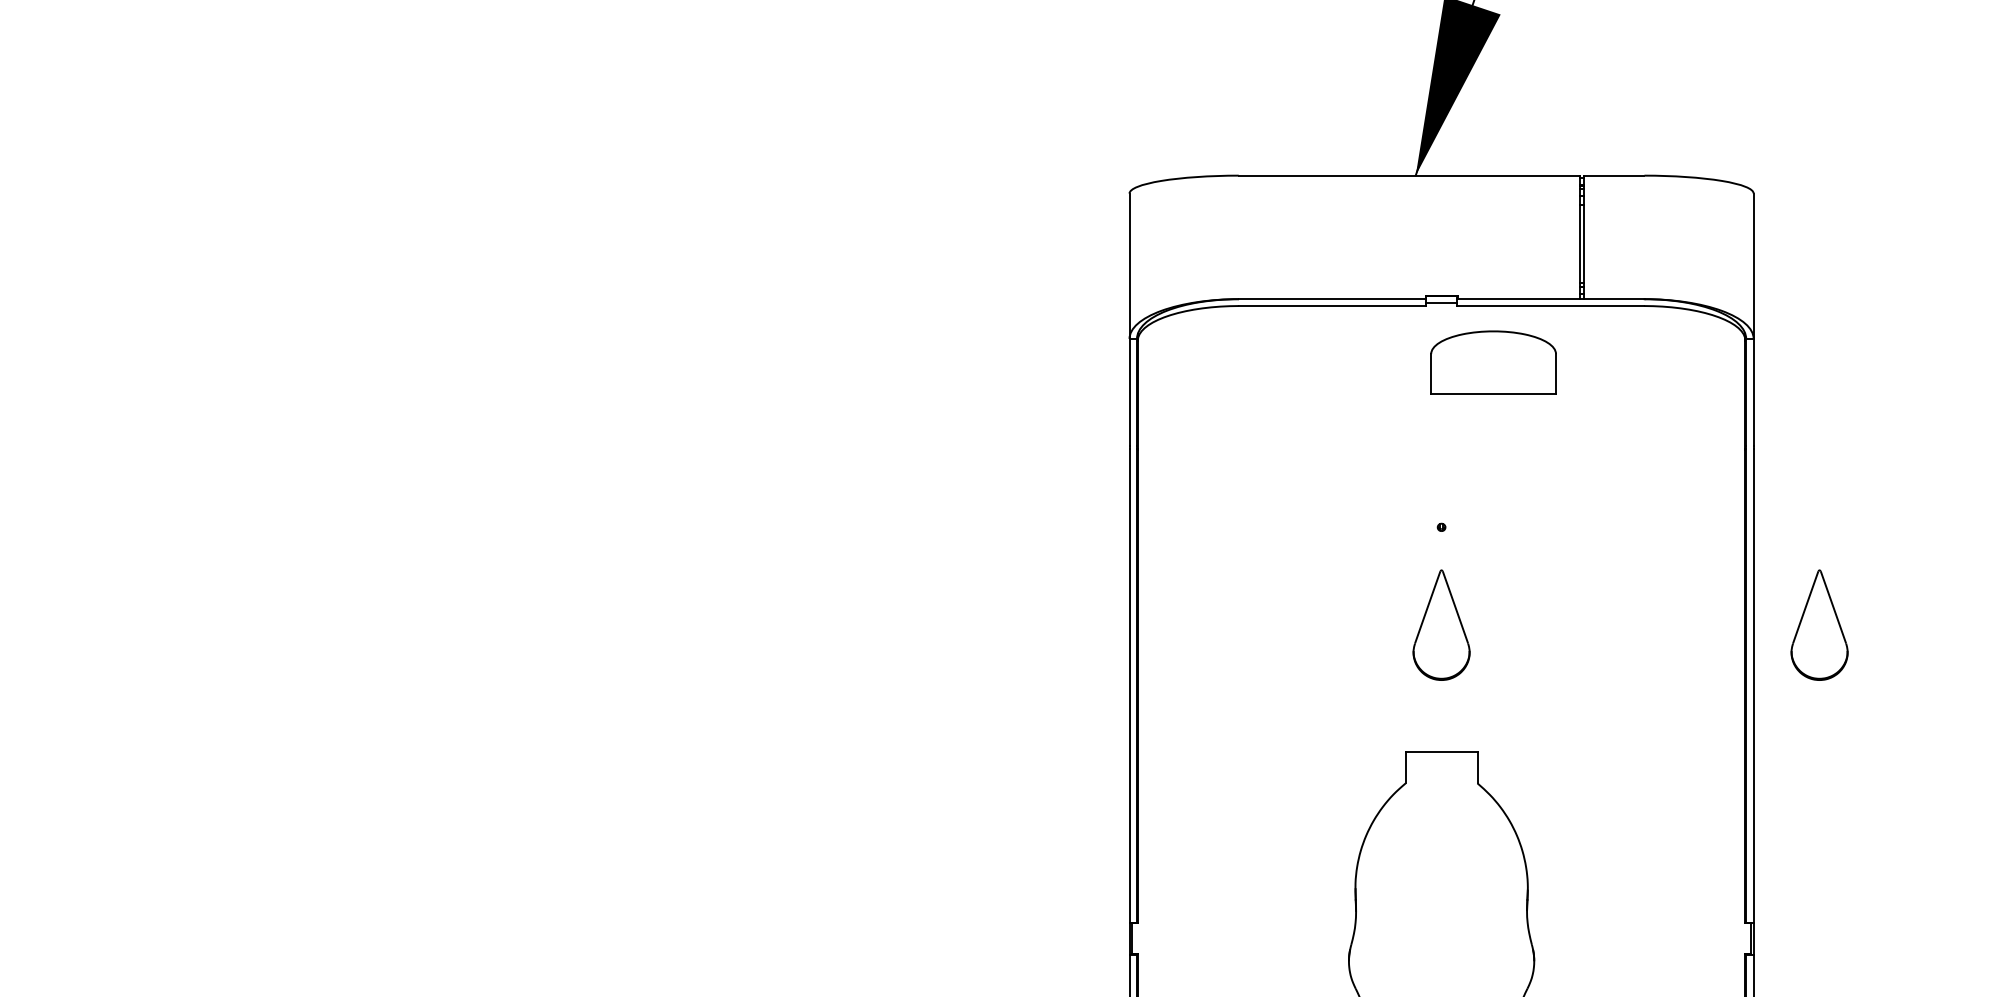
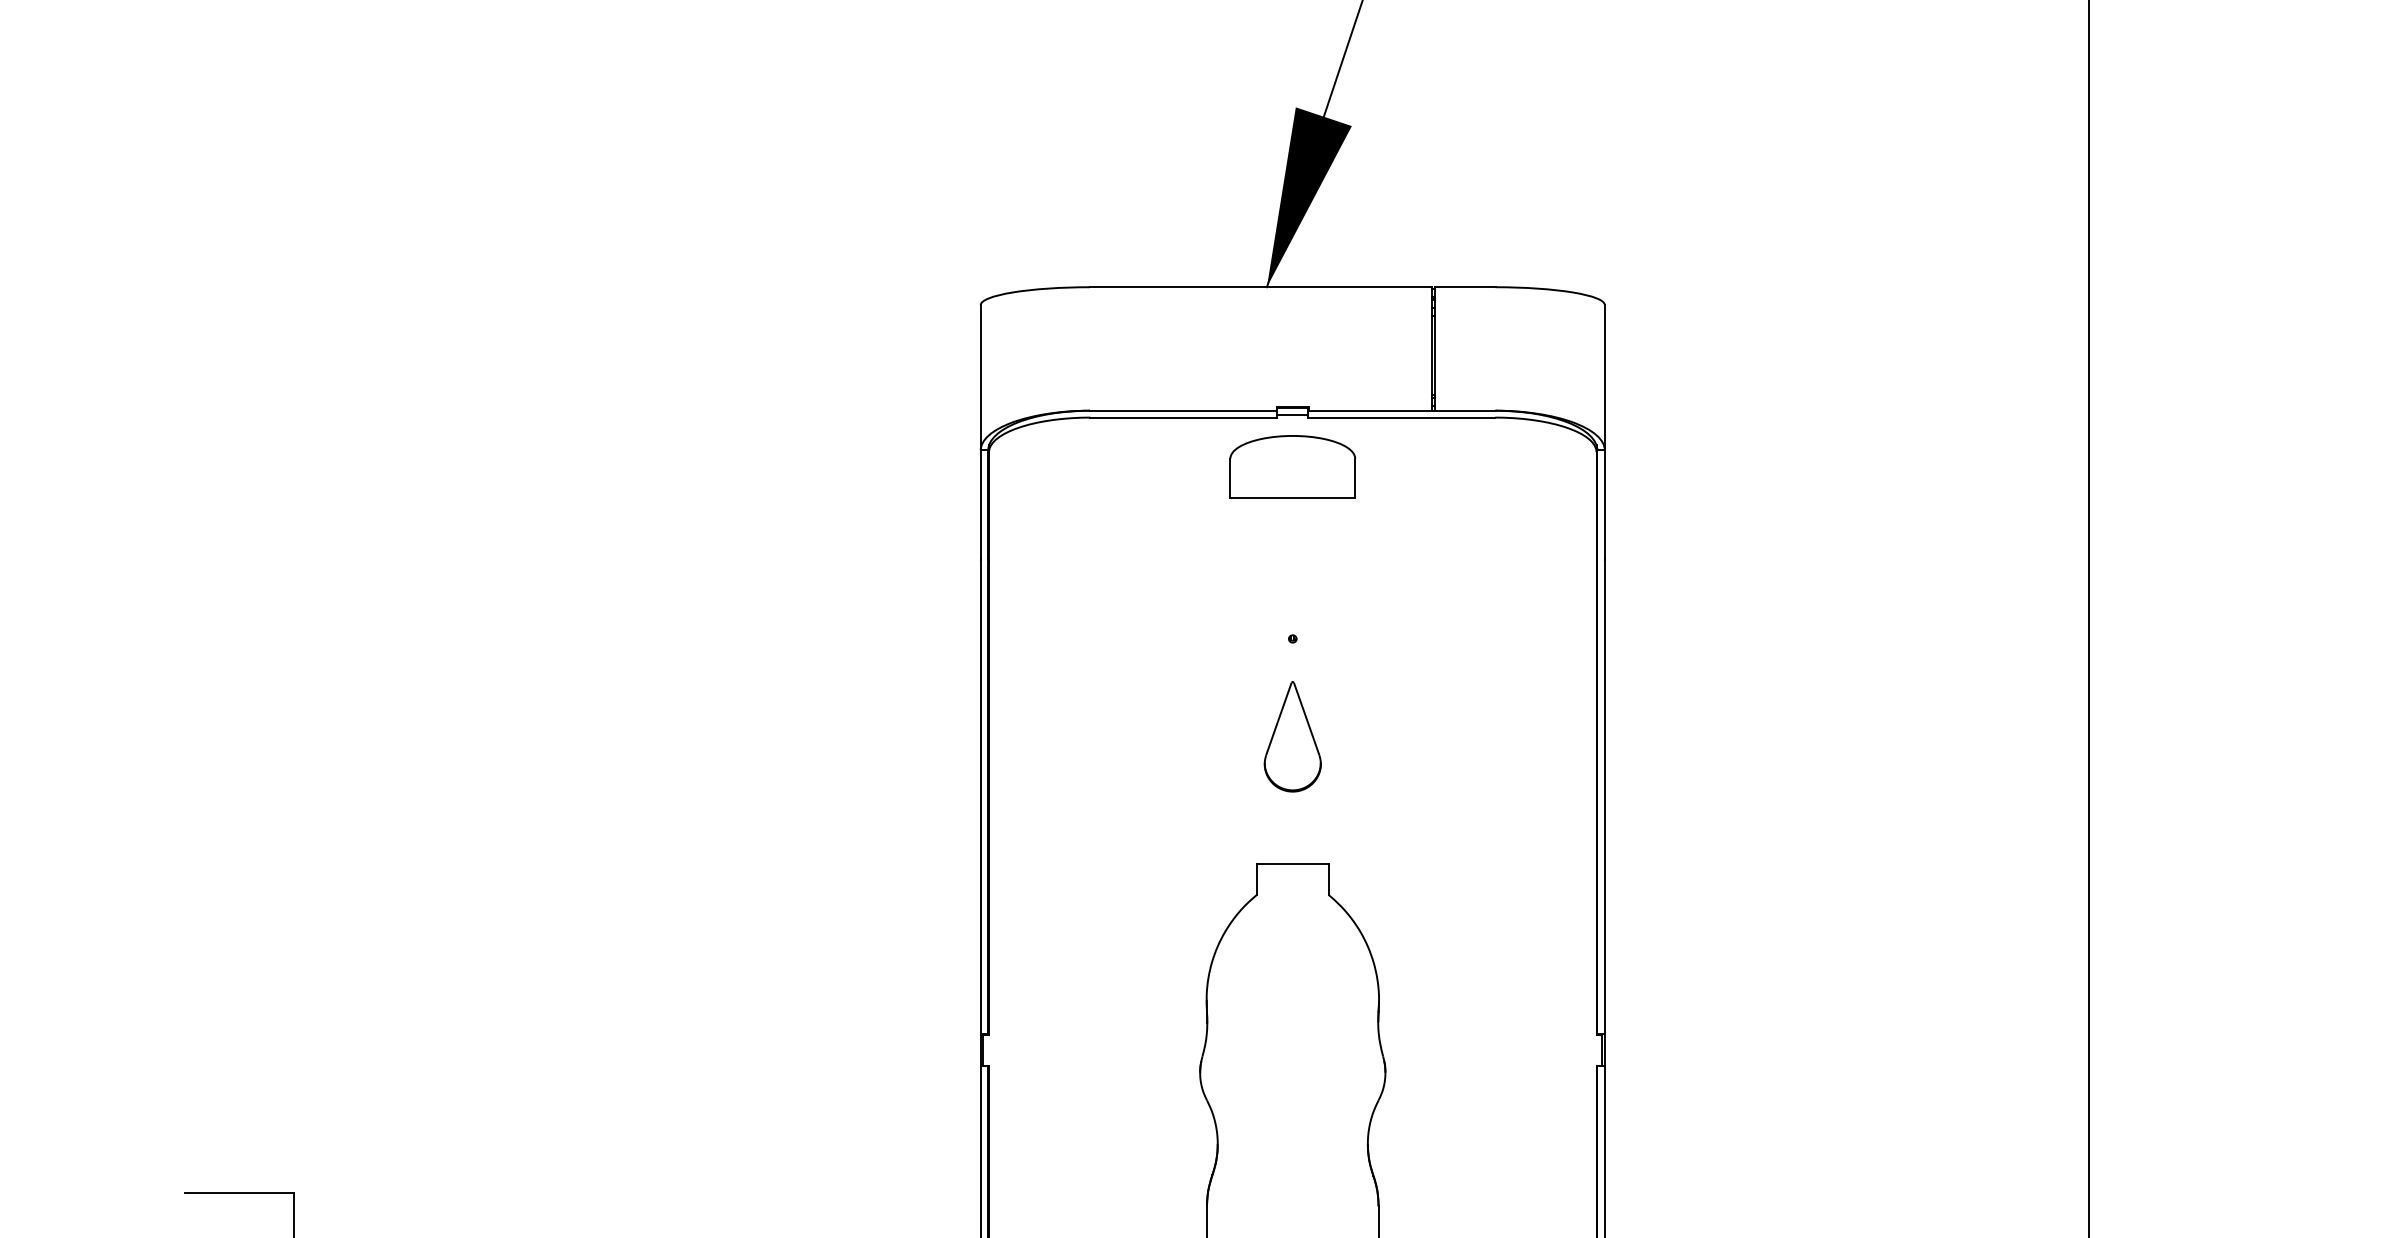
part: (1493, 361) -> (1292, 466), moved
part: (1819, 624) -> (1670, 736), removed

